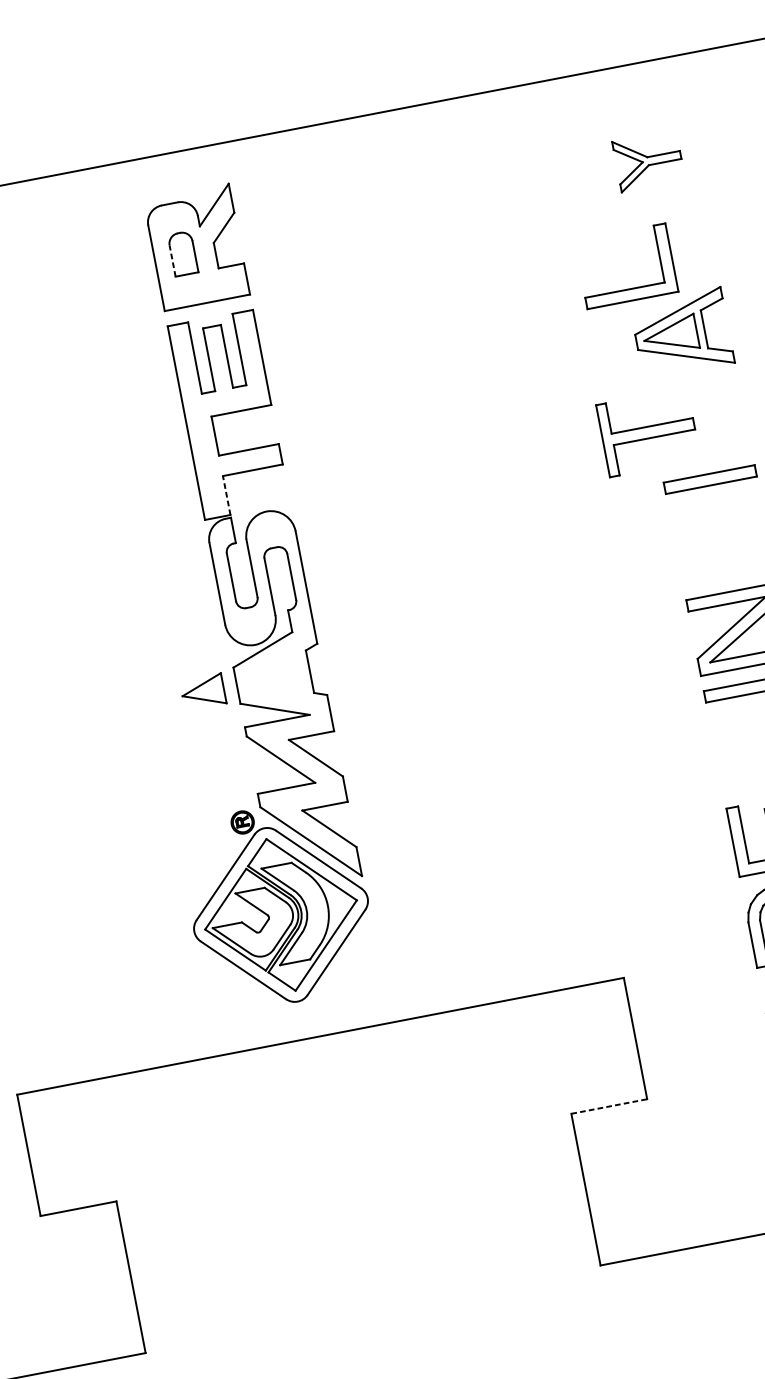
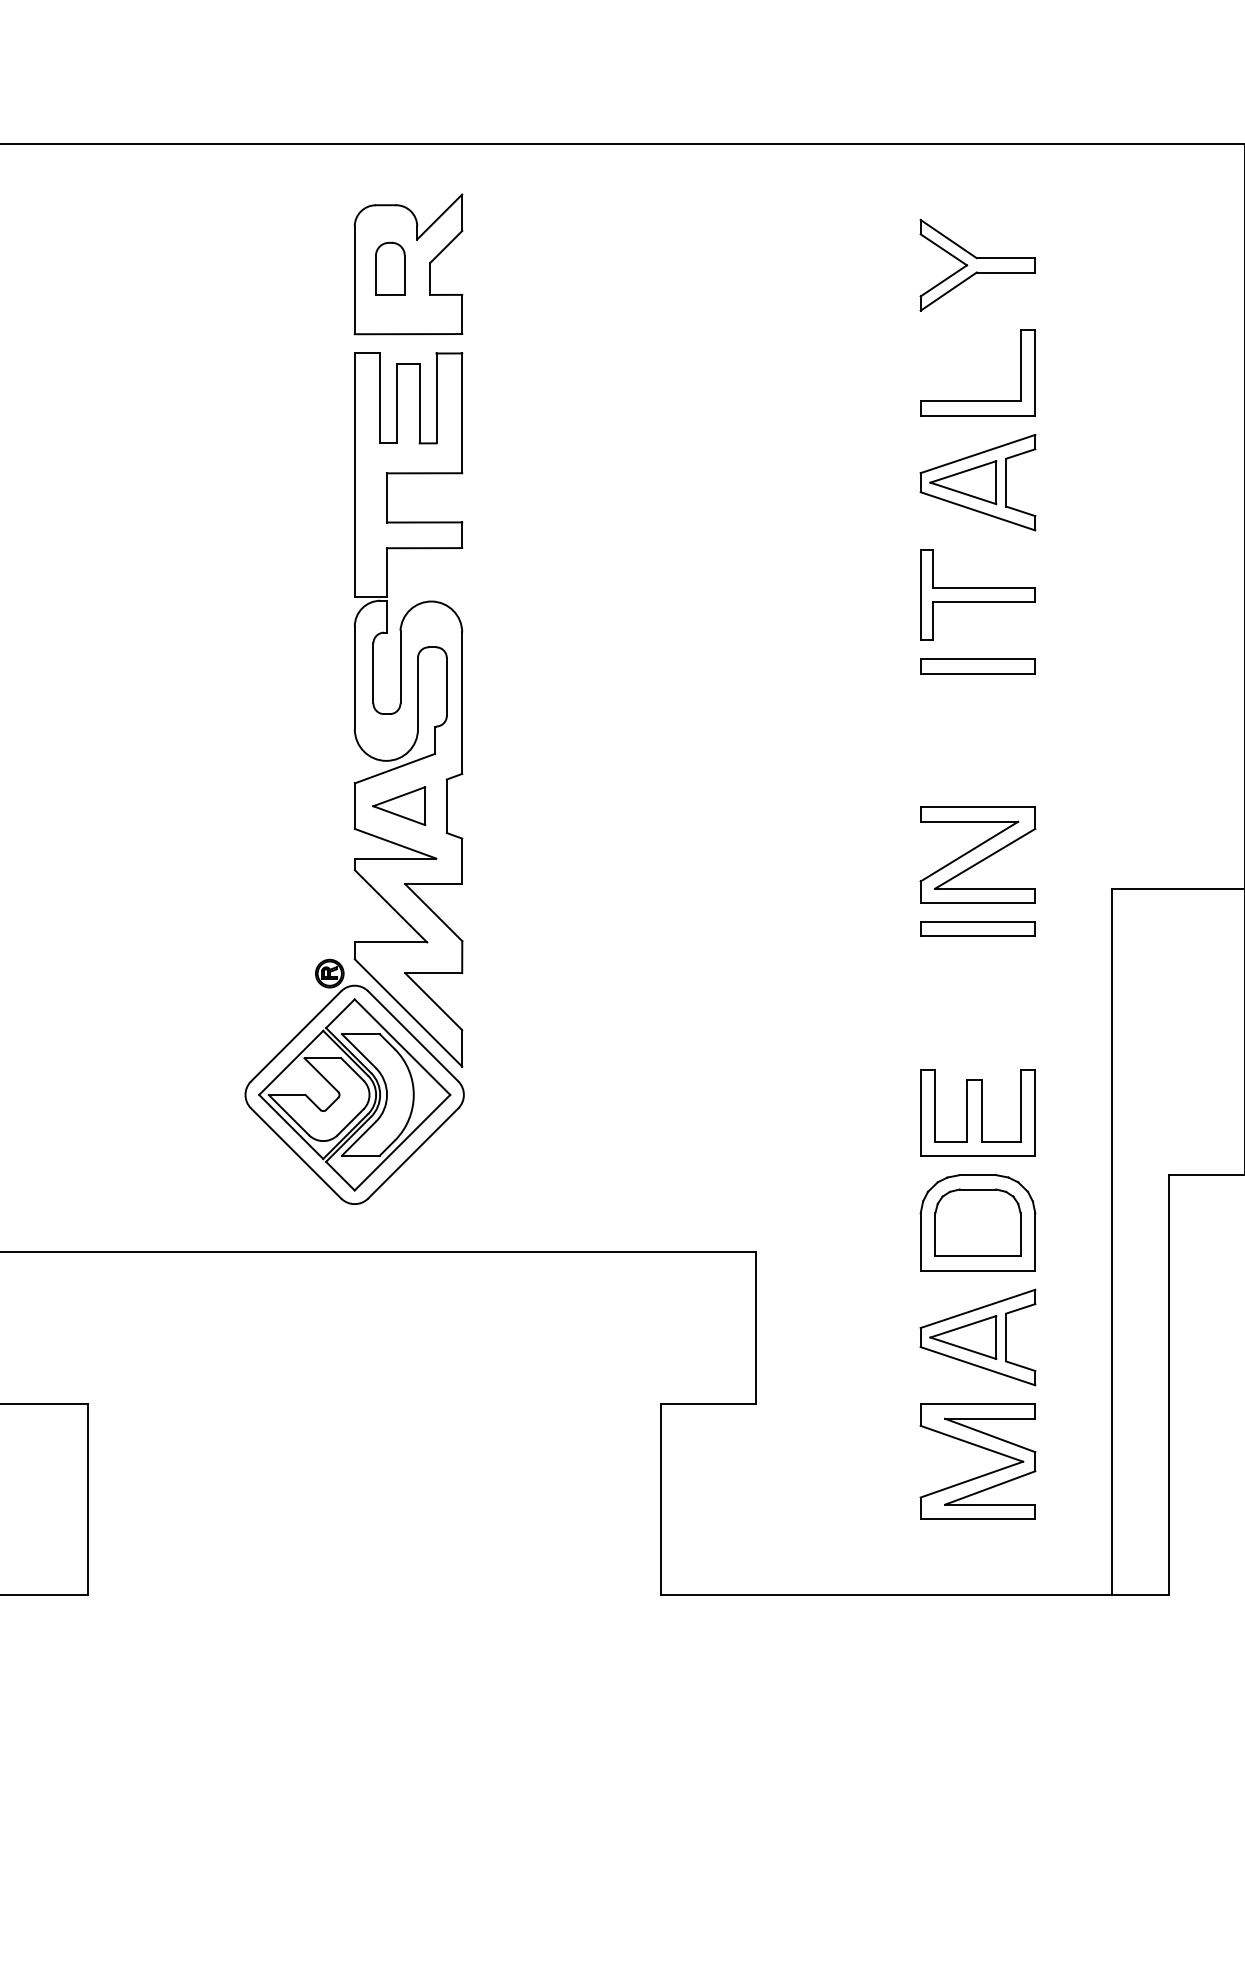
part: (648, 160) -> (977, 264), size x1.43
line: (172, 261) -> (375, 275), dashed -> solid
part: (630, 288) -> (977, 400), moved
part: (648, 432) -> (977, 594), moved
line: (226, 495) -> (386, 572), dashed -> solid
part: (203, 692) -> (399, 806), moved
line: (609, 1106) -> (708, 1404), dashed -> solid

